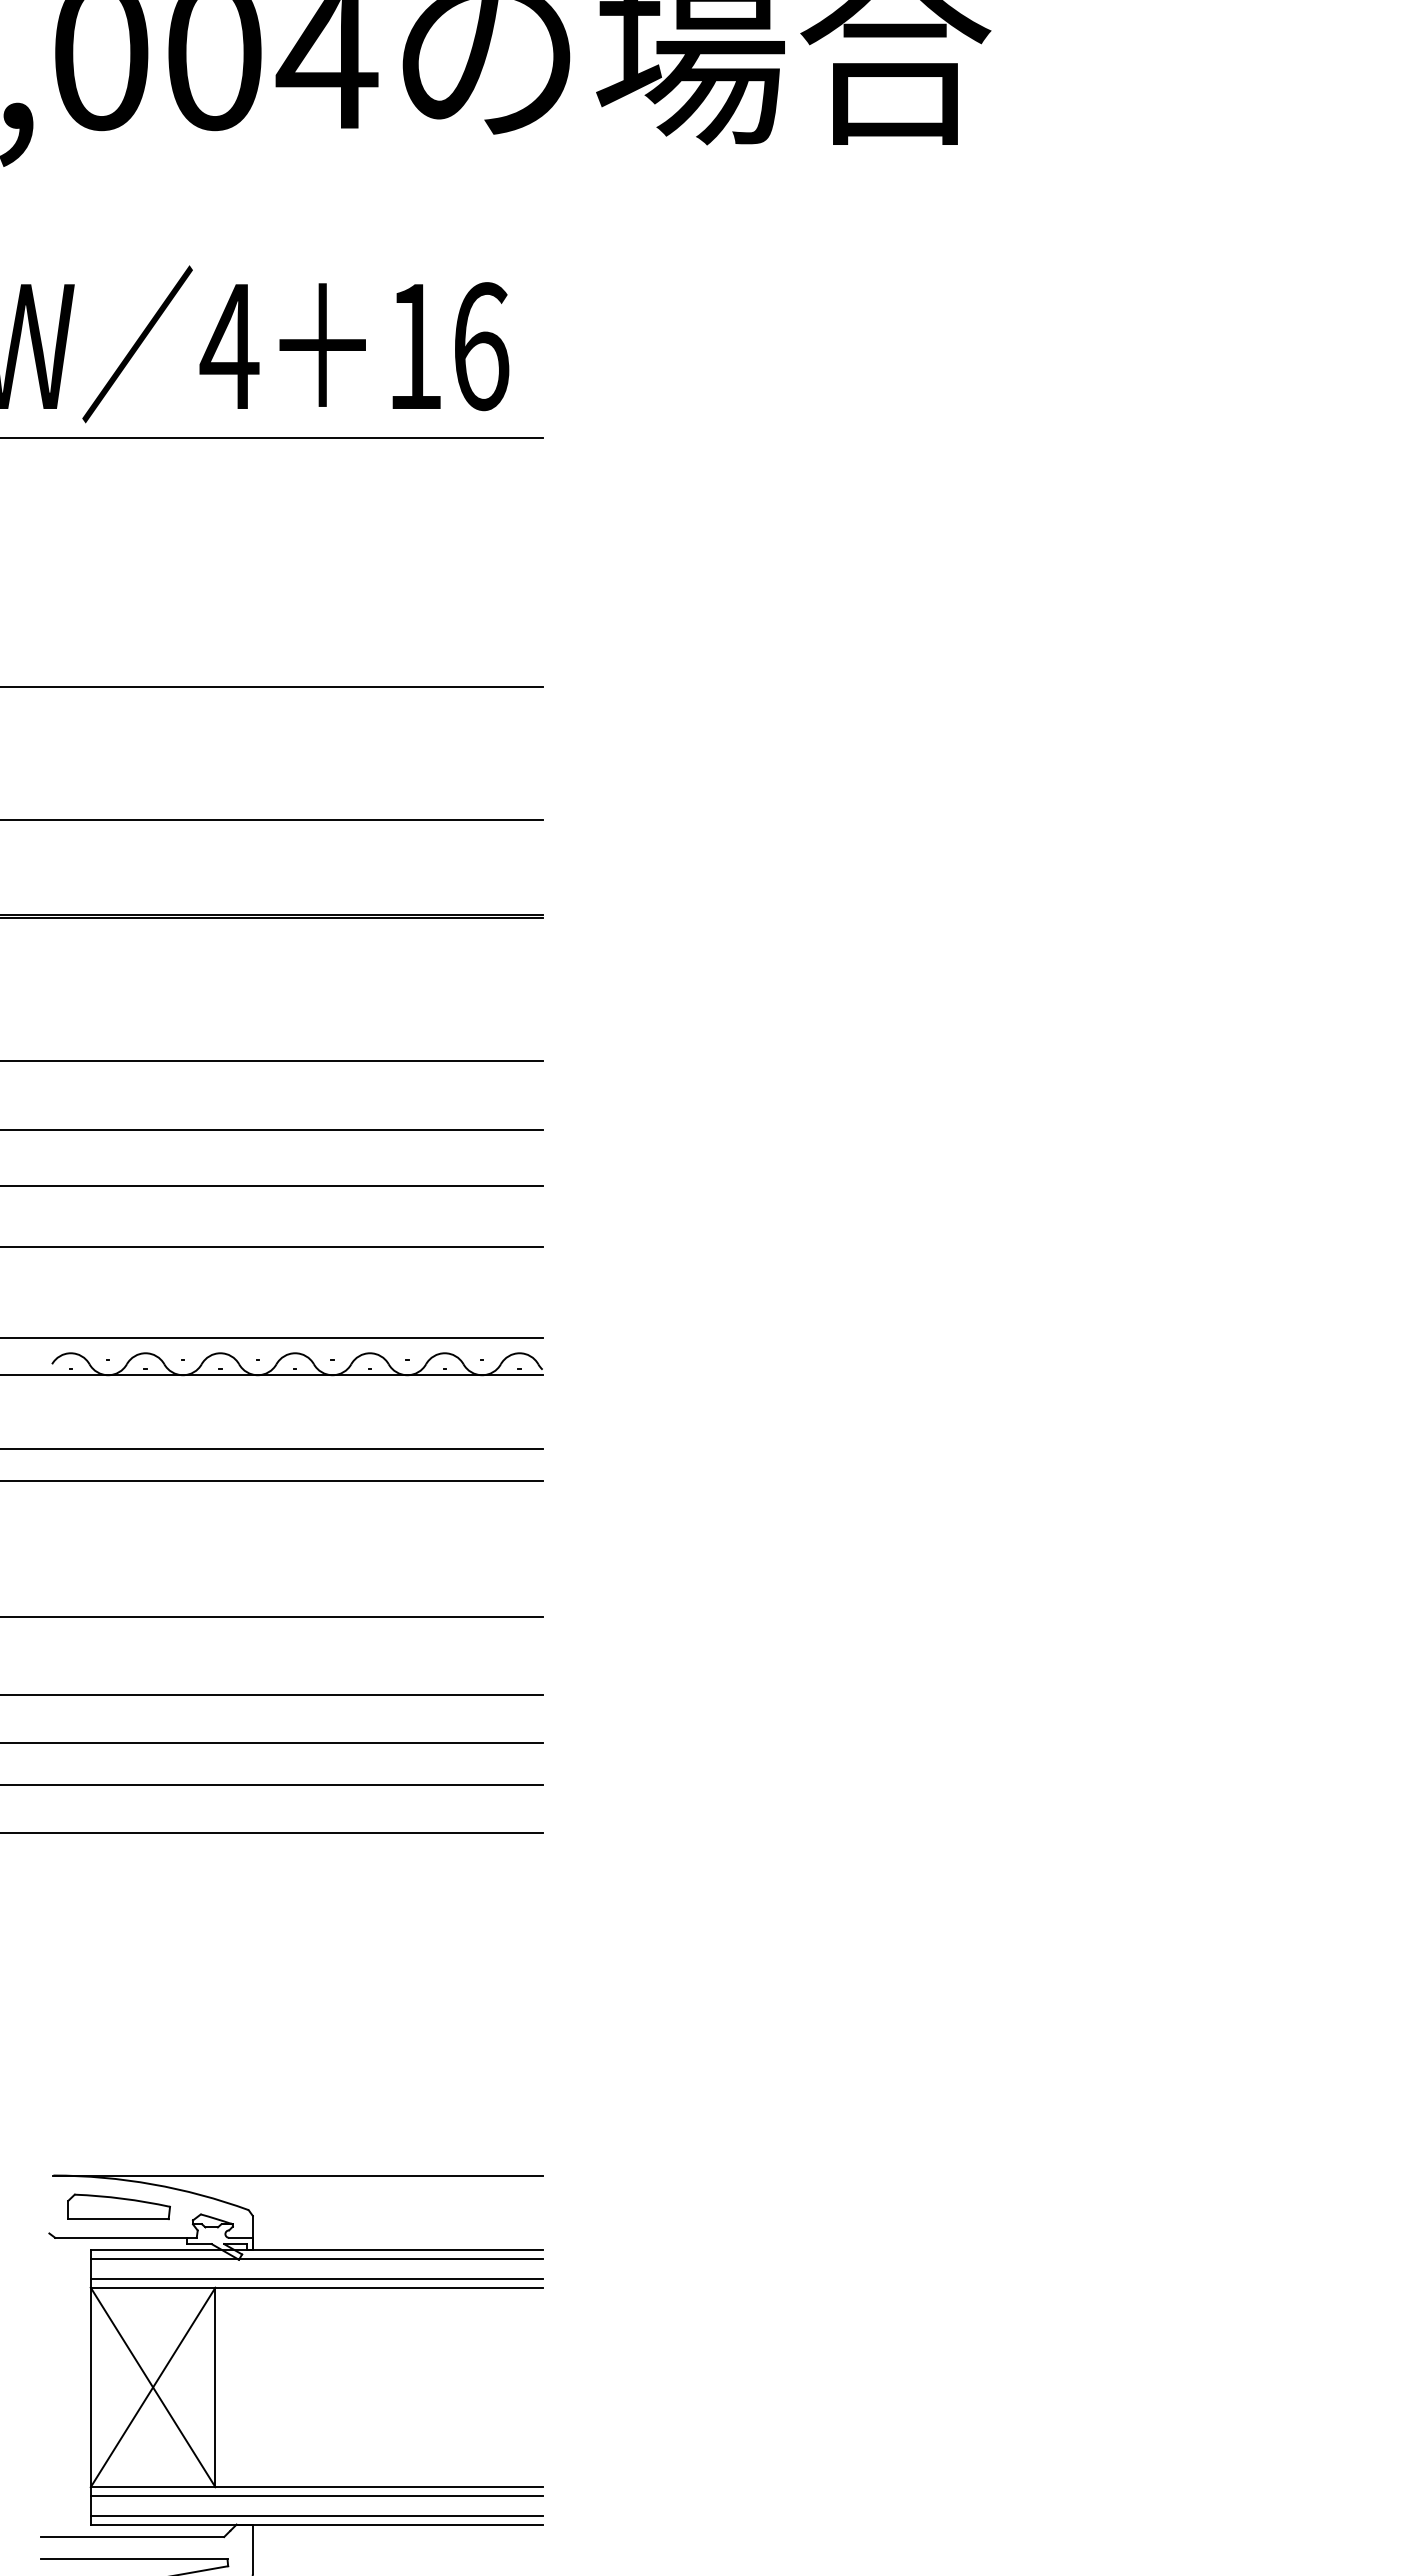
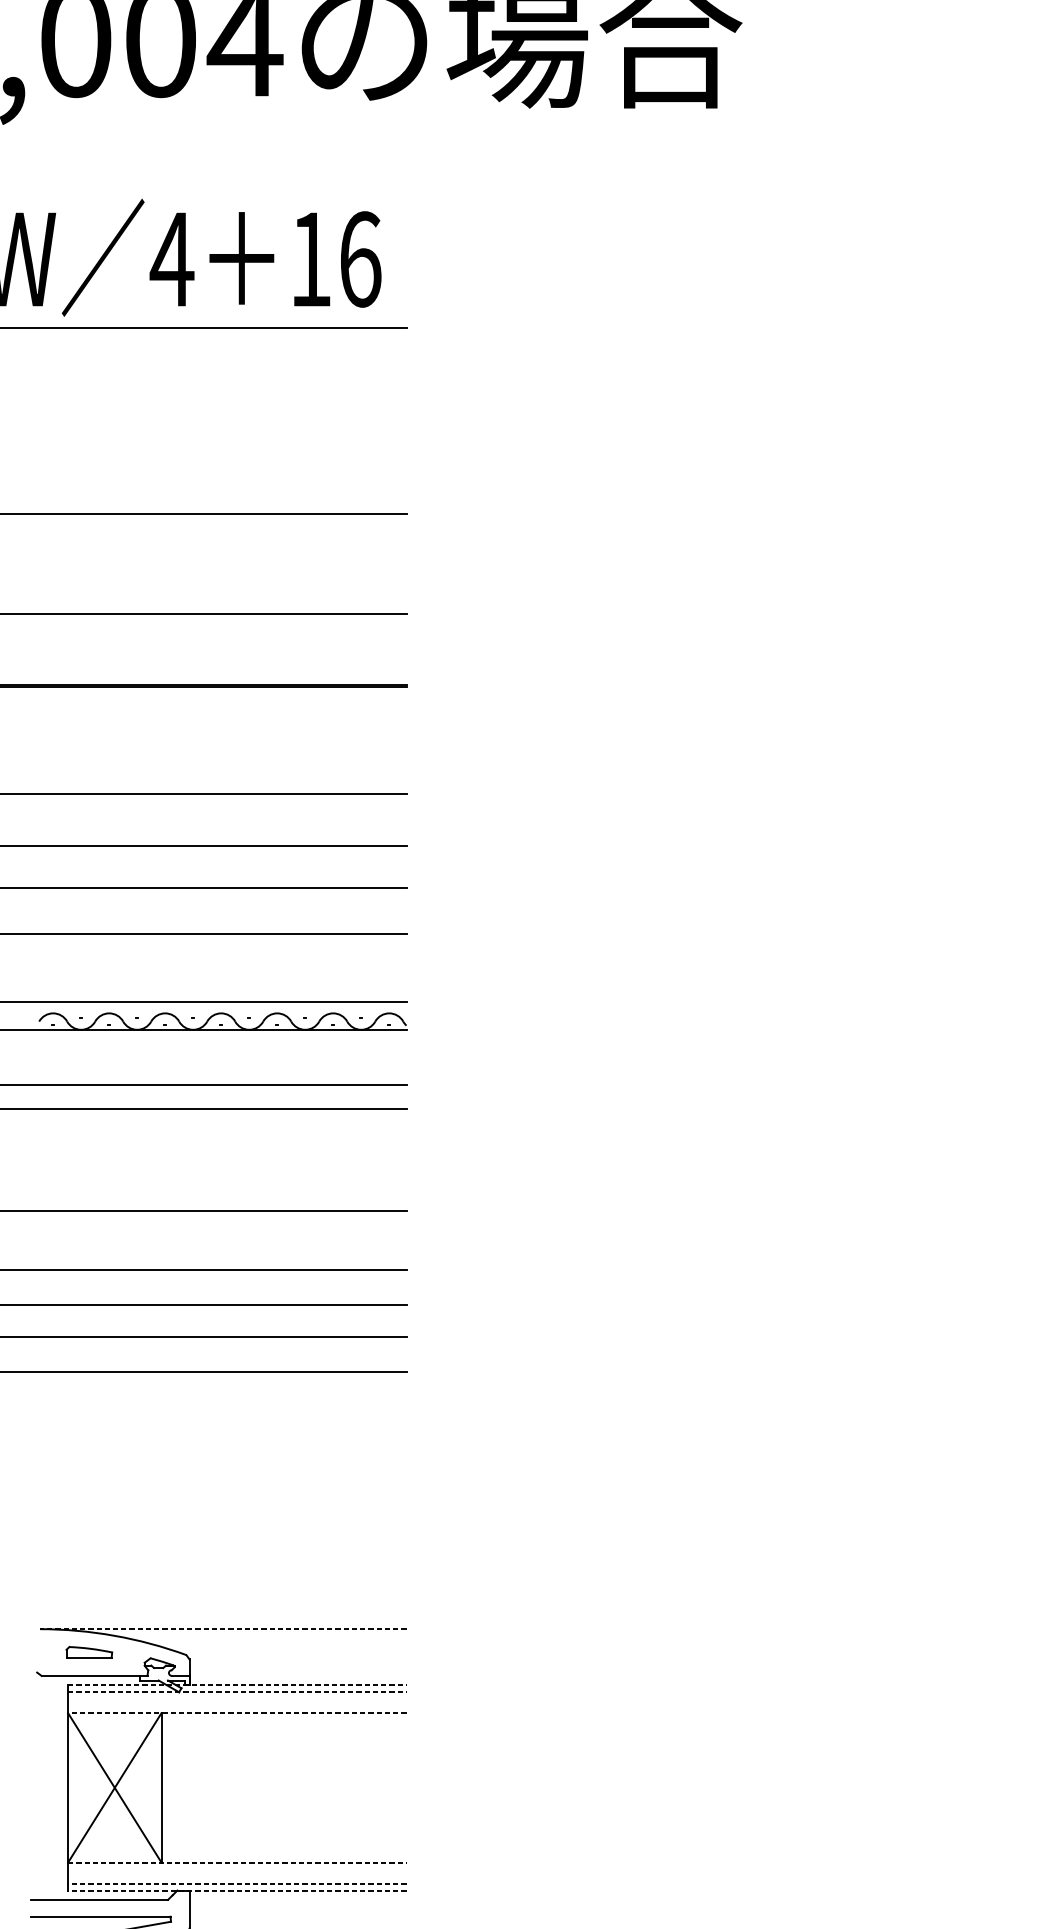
line: (298, 2175) -> (223, 1629), solid -> dashed
part: (118, 2206) -> (88, 1652), size x0.6
line: (316, 2250) -> (237, 1685), solid -> dashed
line: (316, 2259) -> (237, 1692), solid -> dashed
line: (316, 2279) -> (237, 1707), removed
line: (316, 2287) -> (237, 1713), solid -> dashed
line: (316, 2487) -> (237, 1862), solid -> dashed
line: (316, 2495) -> (237, 1868), removed
line: (316, 2515) -> (237, 1883), solid -> dashed
line: (316, 2524) -> (237, 1890), solid -> dashed

